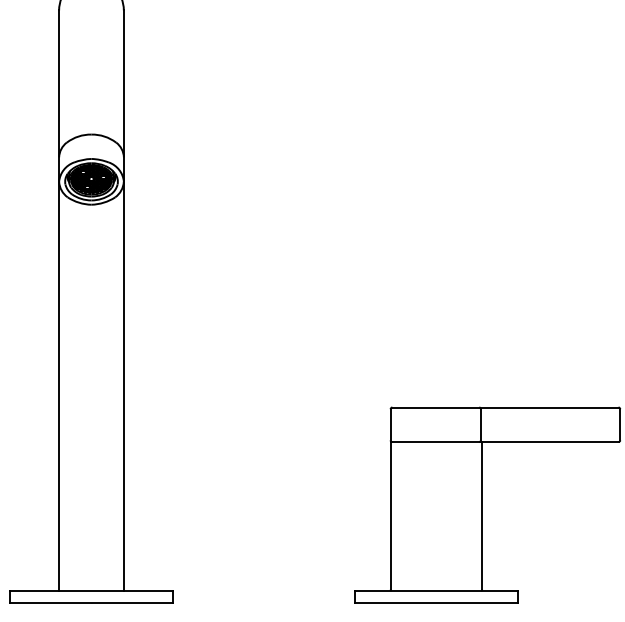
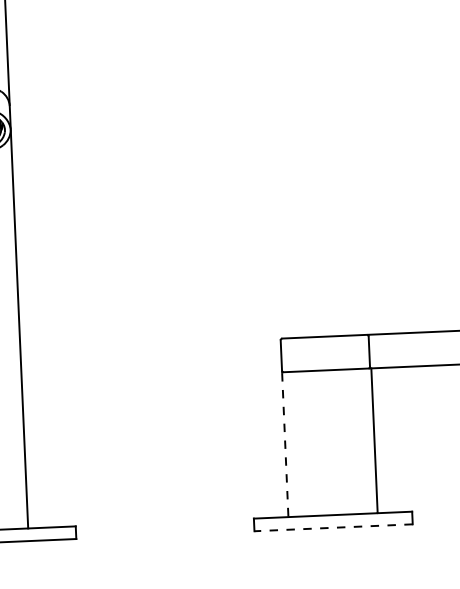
line: (390, 515) -> (285, 443), solid -> dashed
line: (435, 603) -> (332, 527), solid -> dashed

